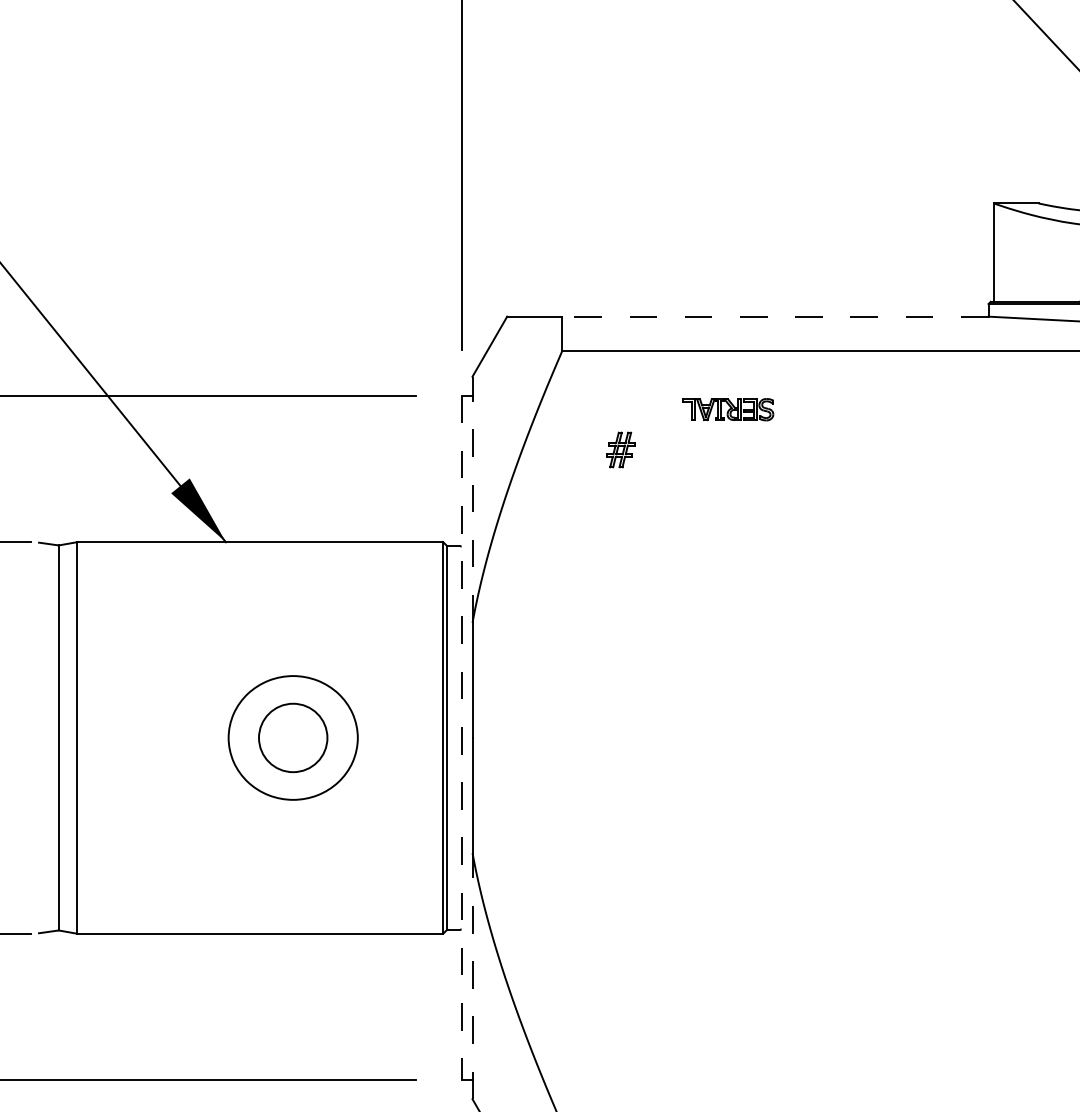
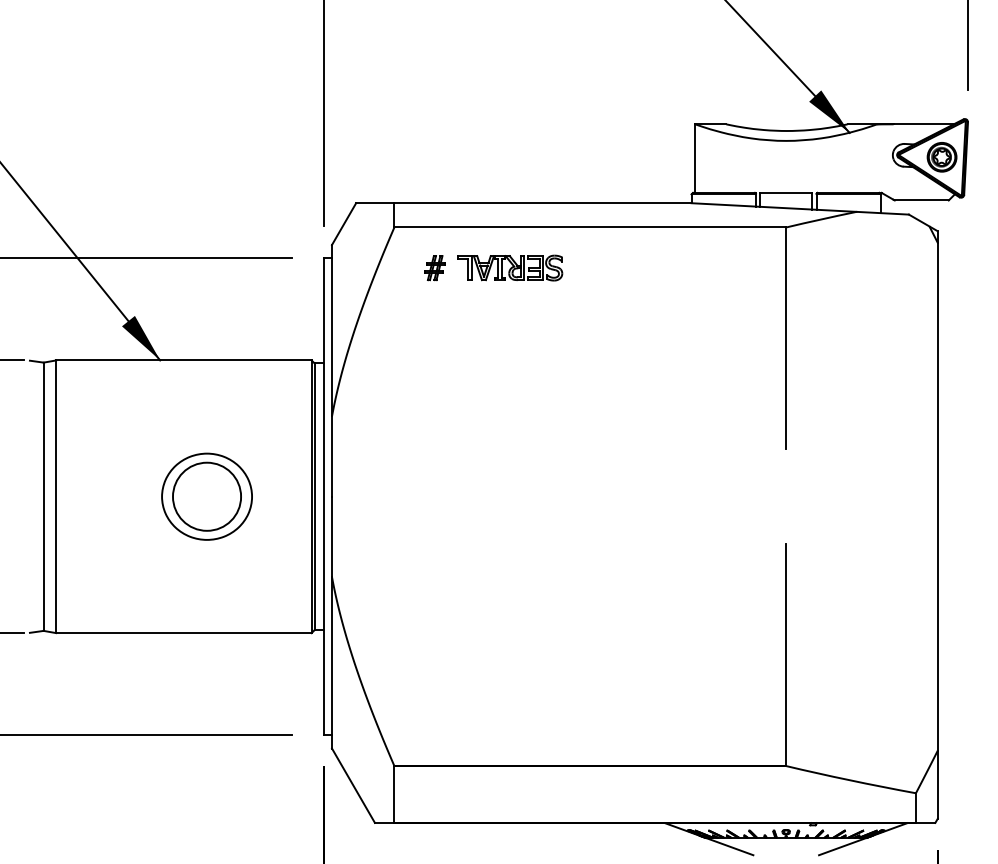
line: (774, 317) -> (542, 203), dashed -> solid
part: (728, 408) -> (510, 267), size x1.67
part: (619, 450) -> (434, 268), moved
line: (473, 499) -> (332, 330), dashed -> solid
circle: (293, 737) -> (207, 496), size x1.43
line: (461, 737) -> (324, 496), dashed -> solid
line: (473, 975) -> (332, 662), dashed -> solid

